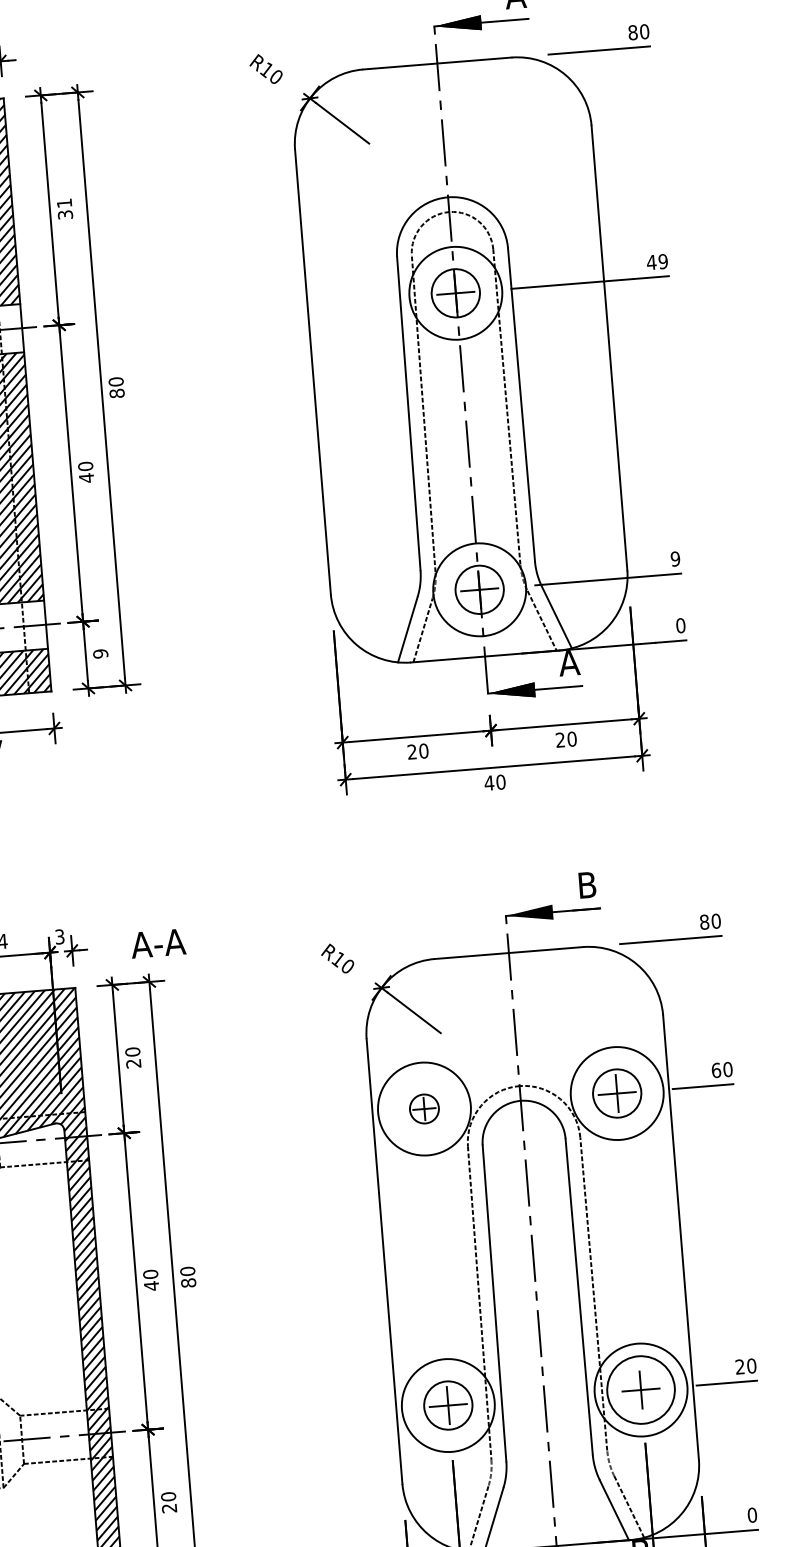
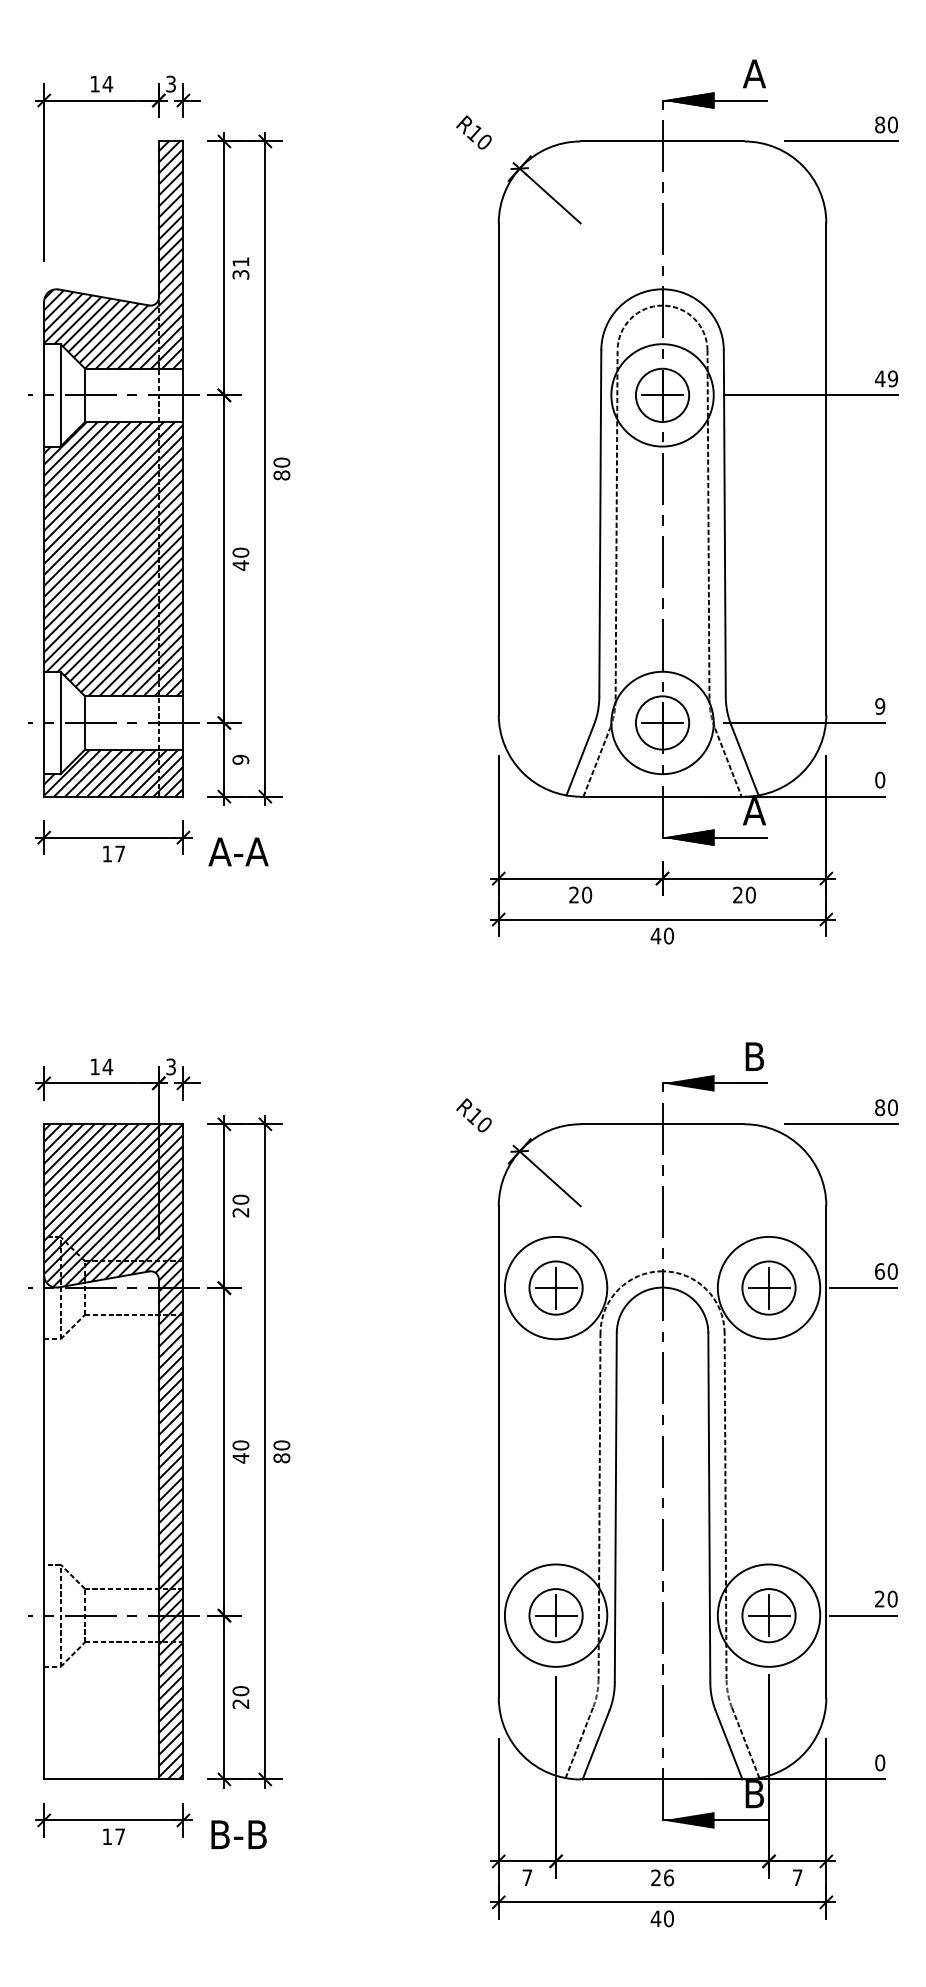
text: (158, 943) -> (238, 851), moved
part: (423, 1108) -> (555, 1287), size x1.67
circle: (640, 1389) -> (768, 1615), size x0.71

